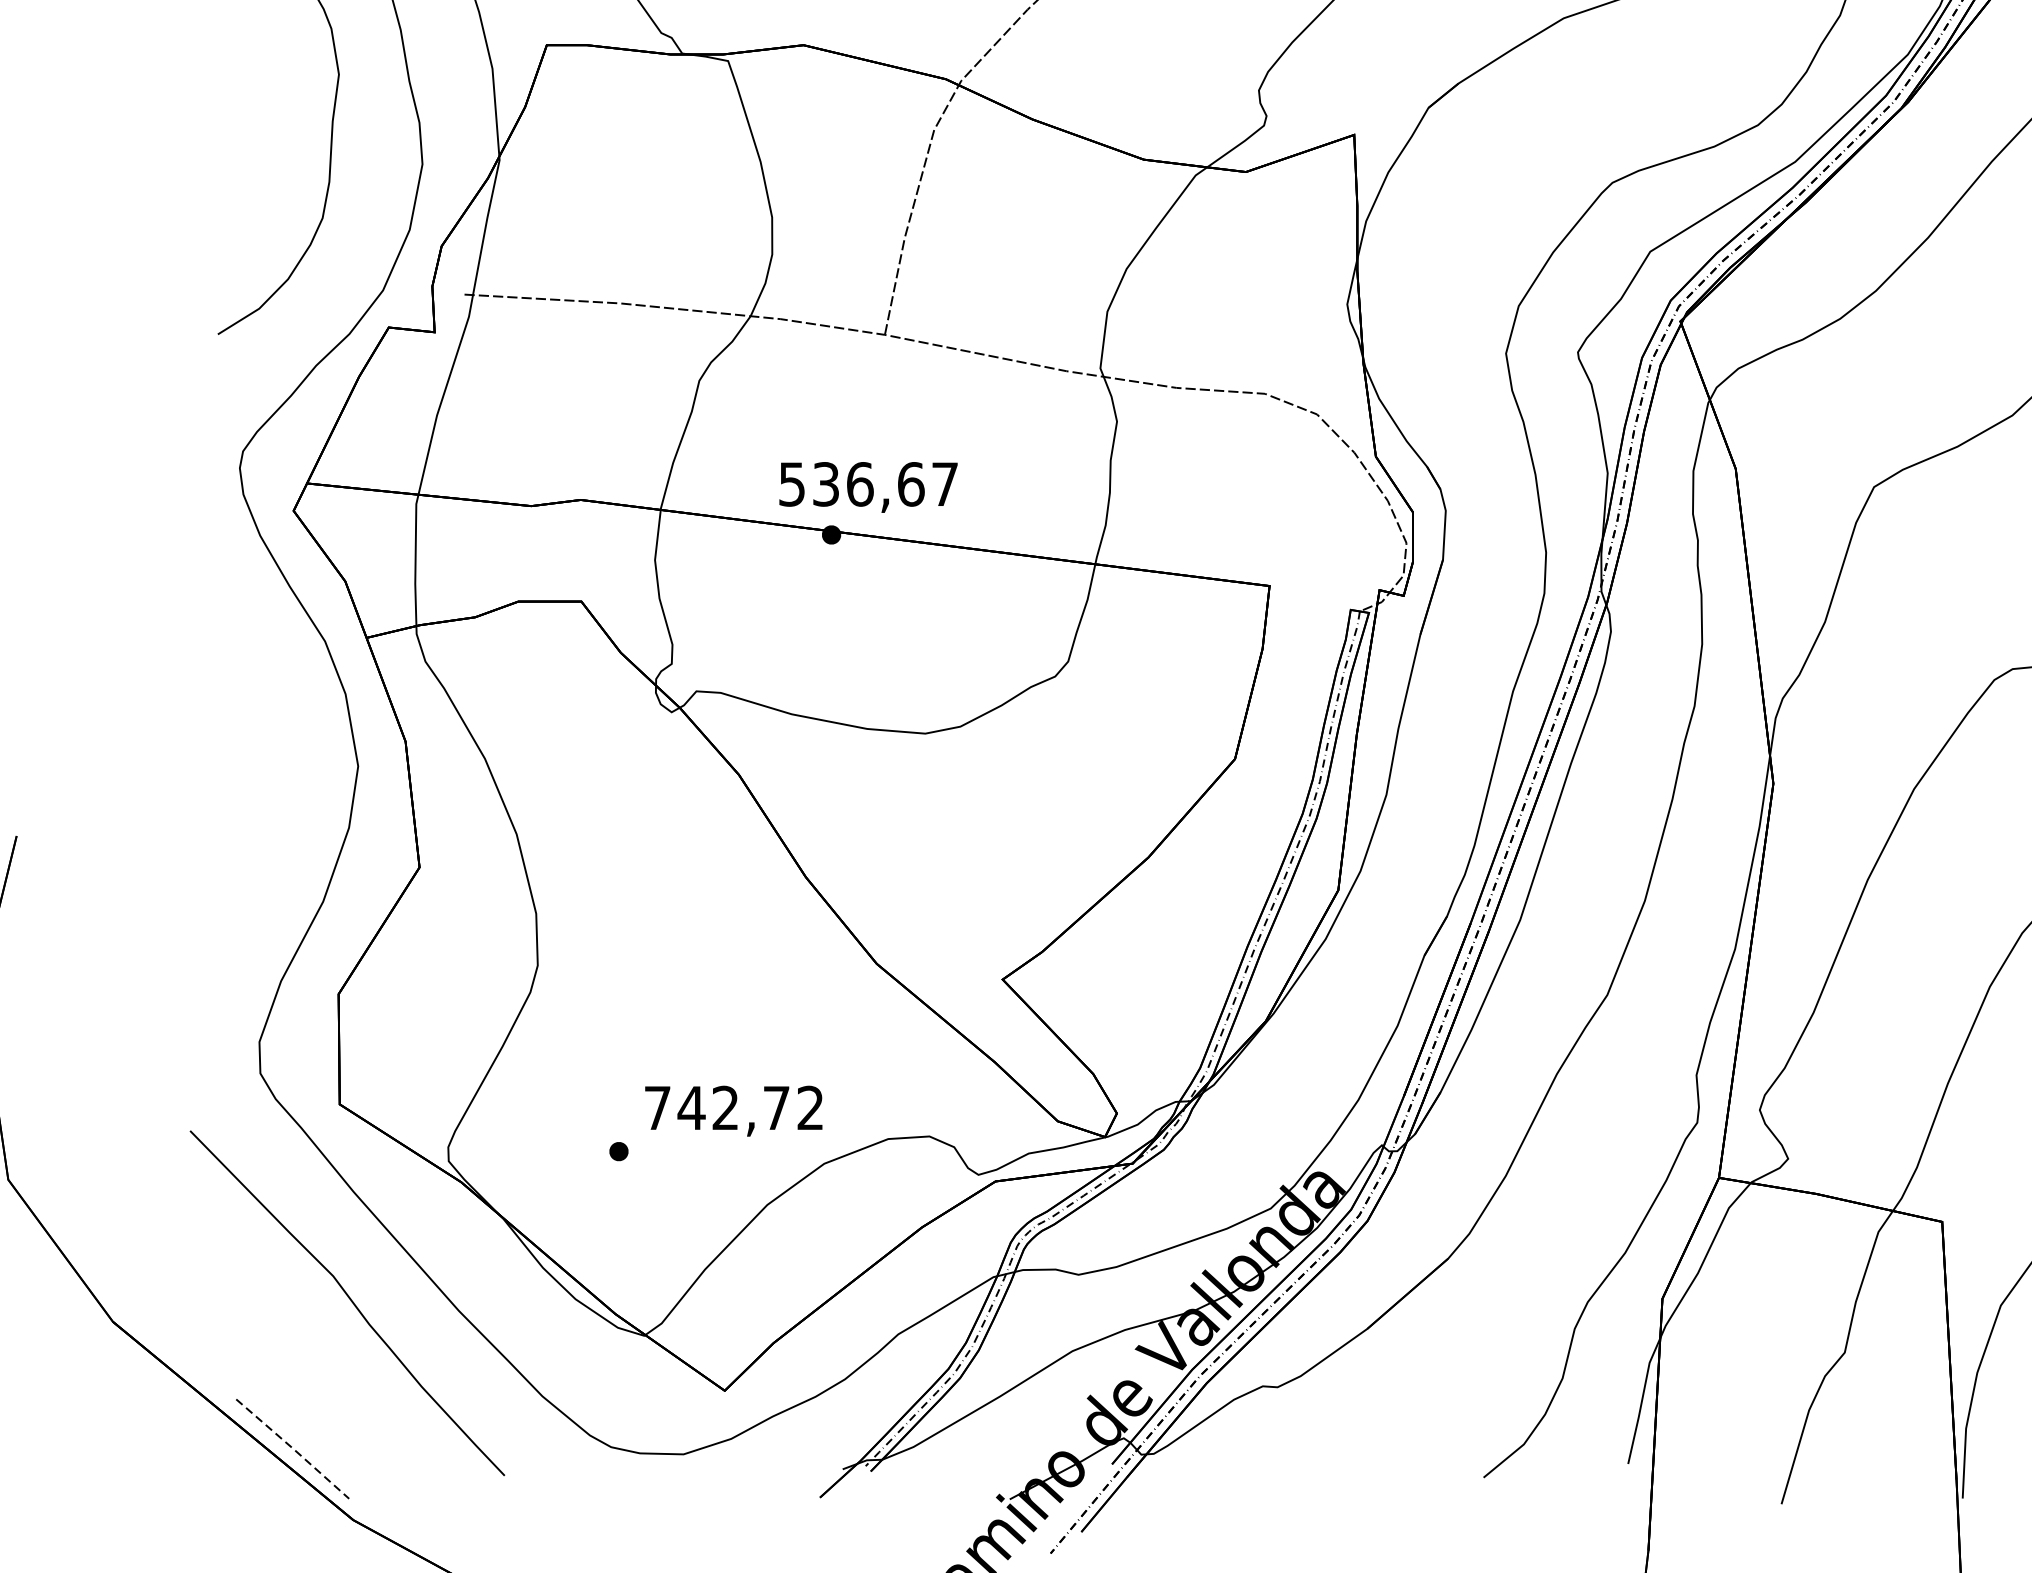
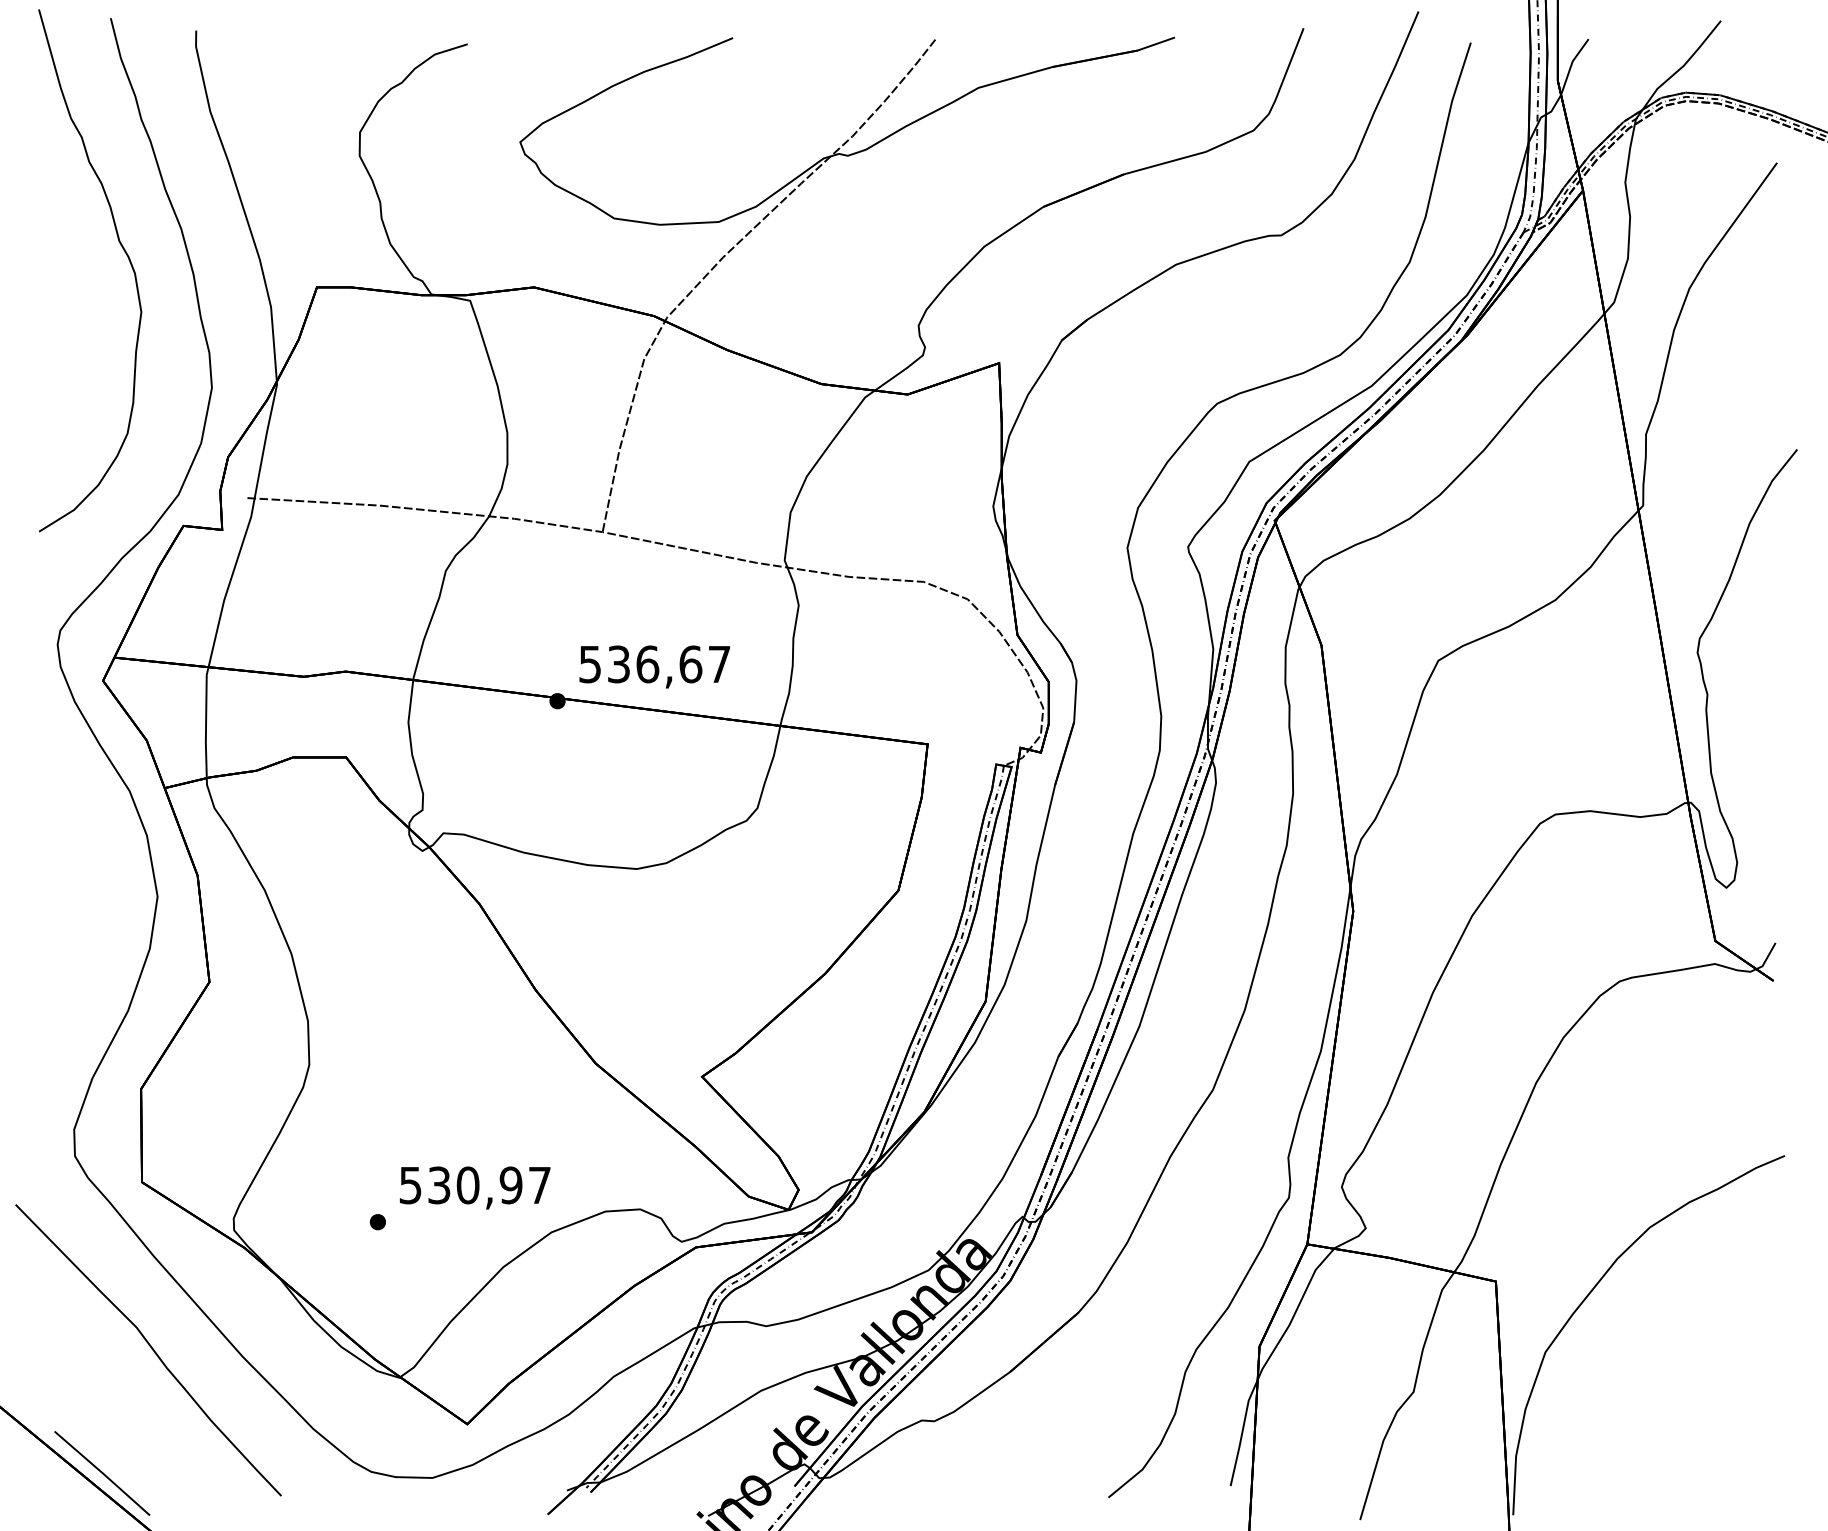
text: (868, 486) -> (654, 666), moved
text: (733, 1108) -> (474, 1185), 742,72 -> 530,97
line: (294, 1449) -> (103, 1473), dashed -> solid

